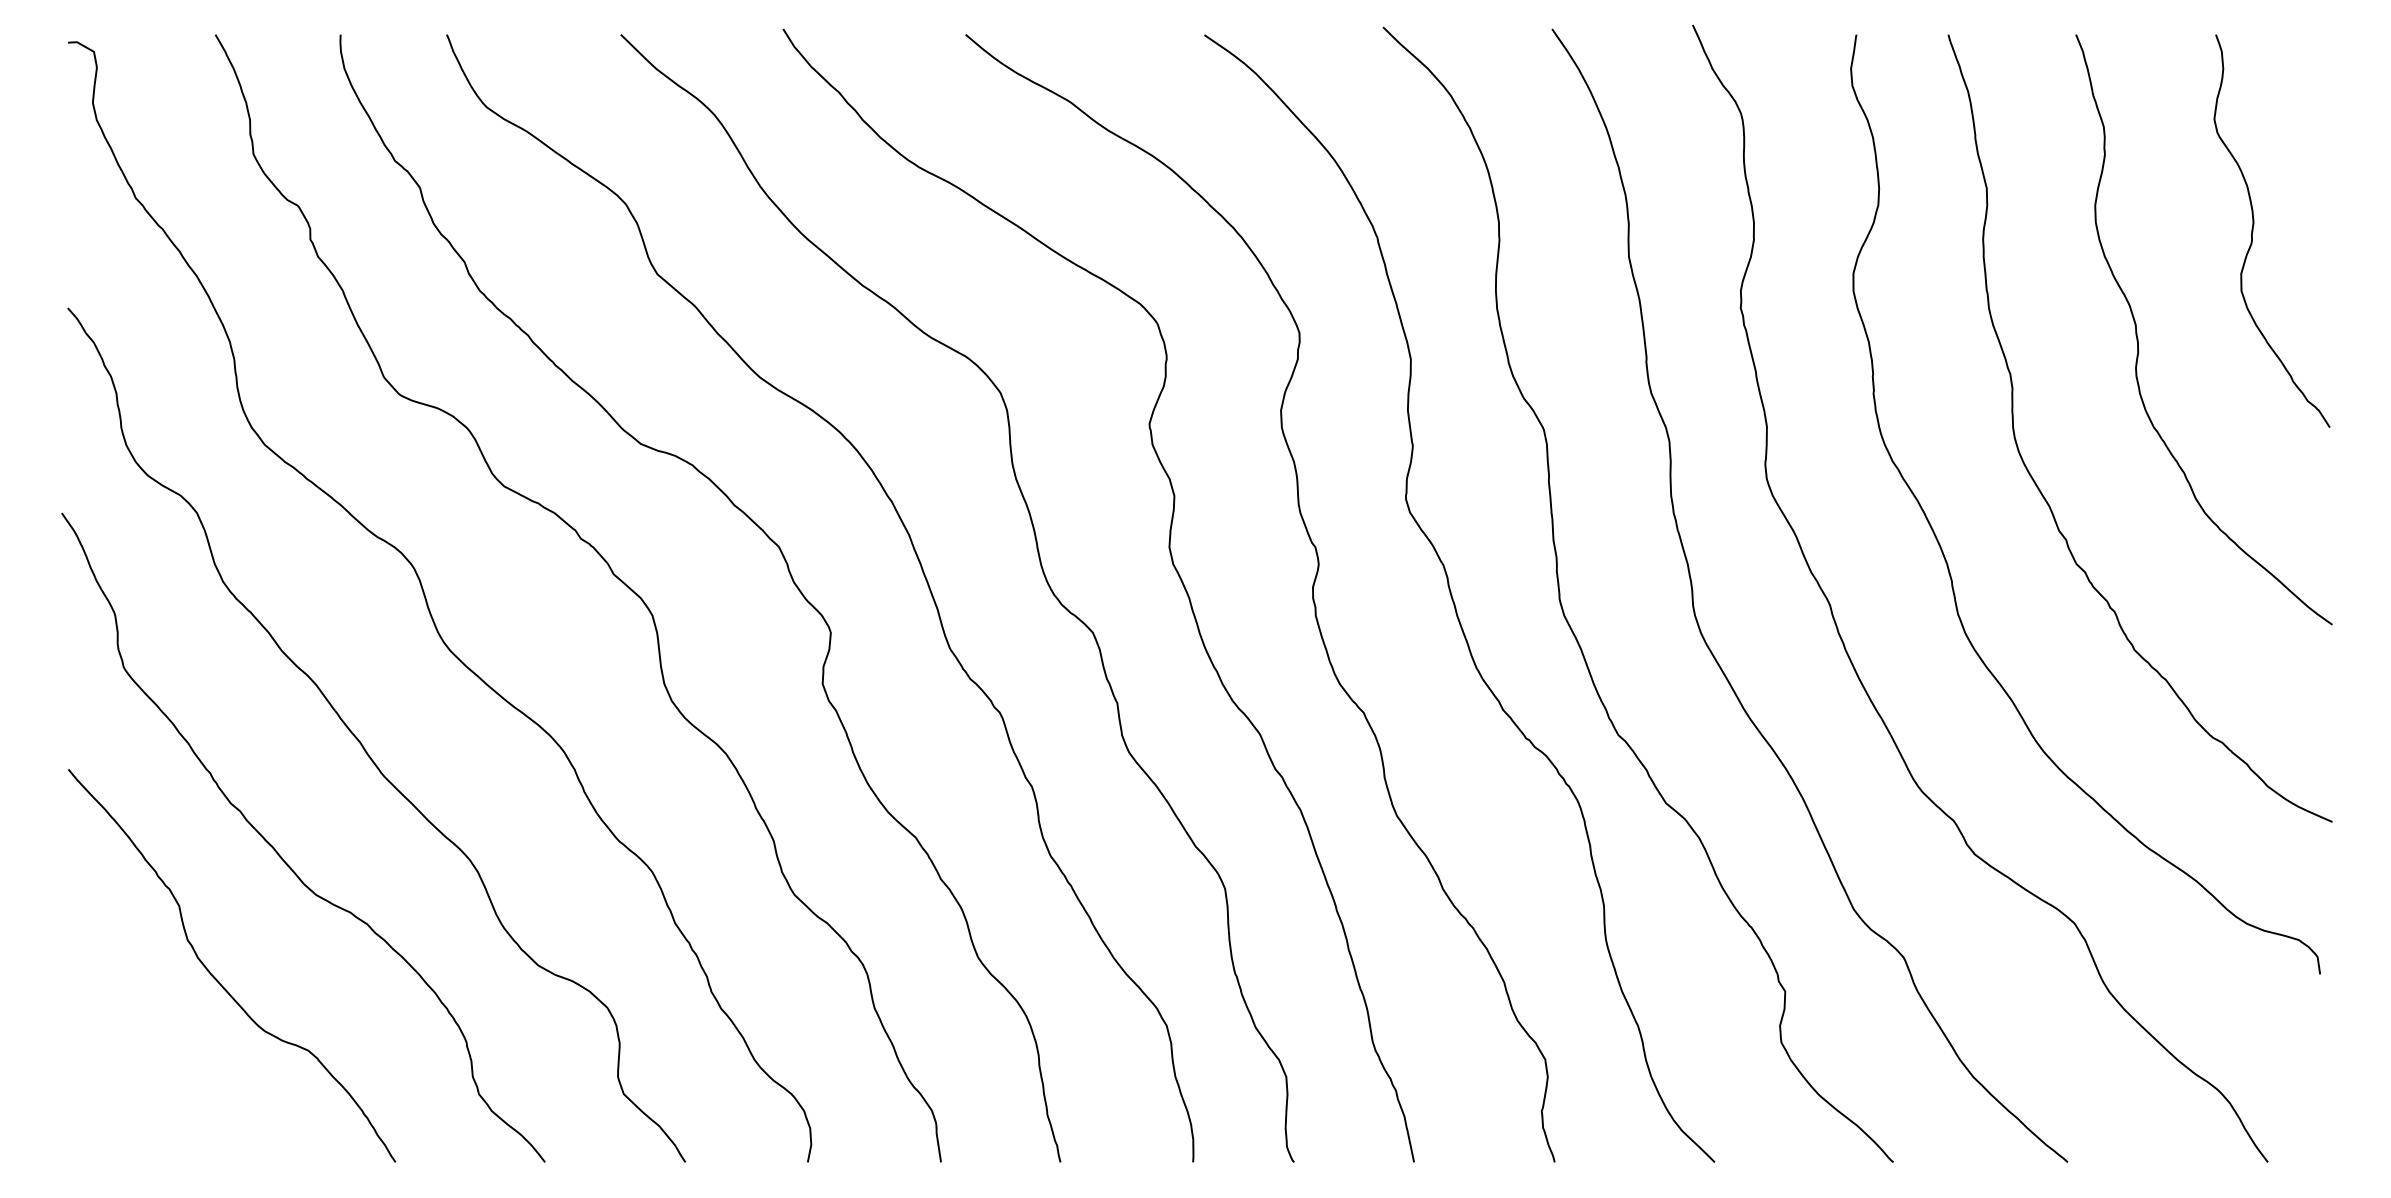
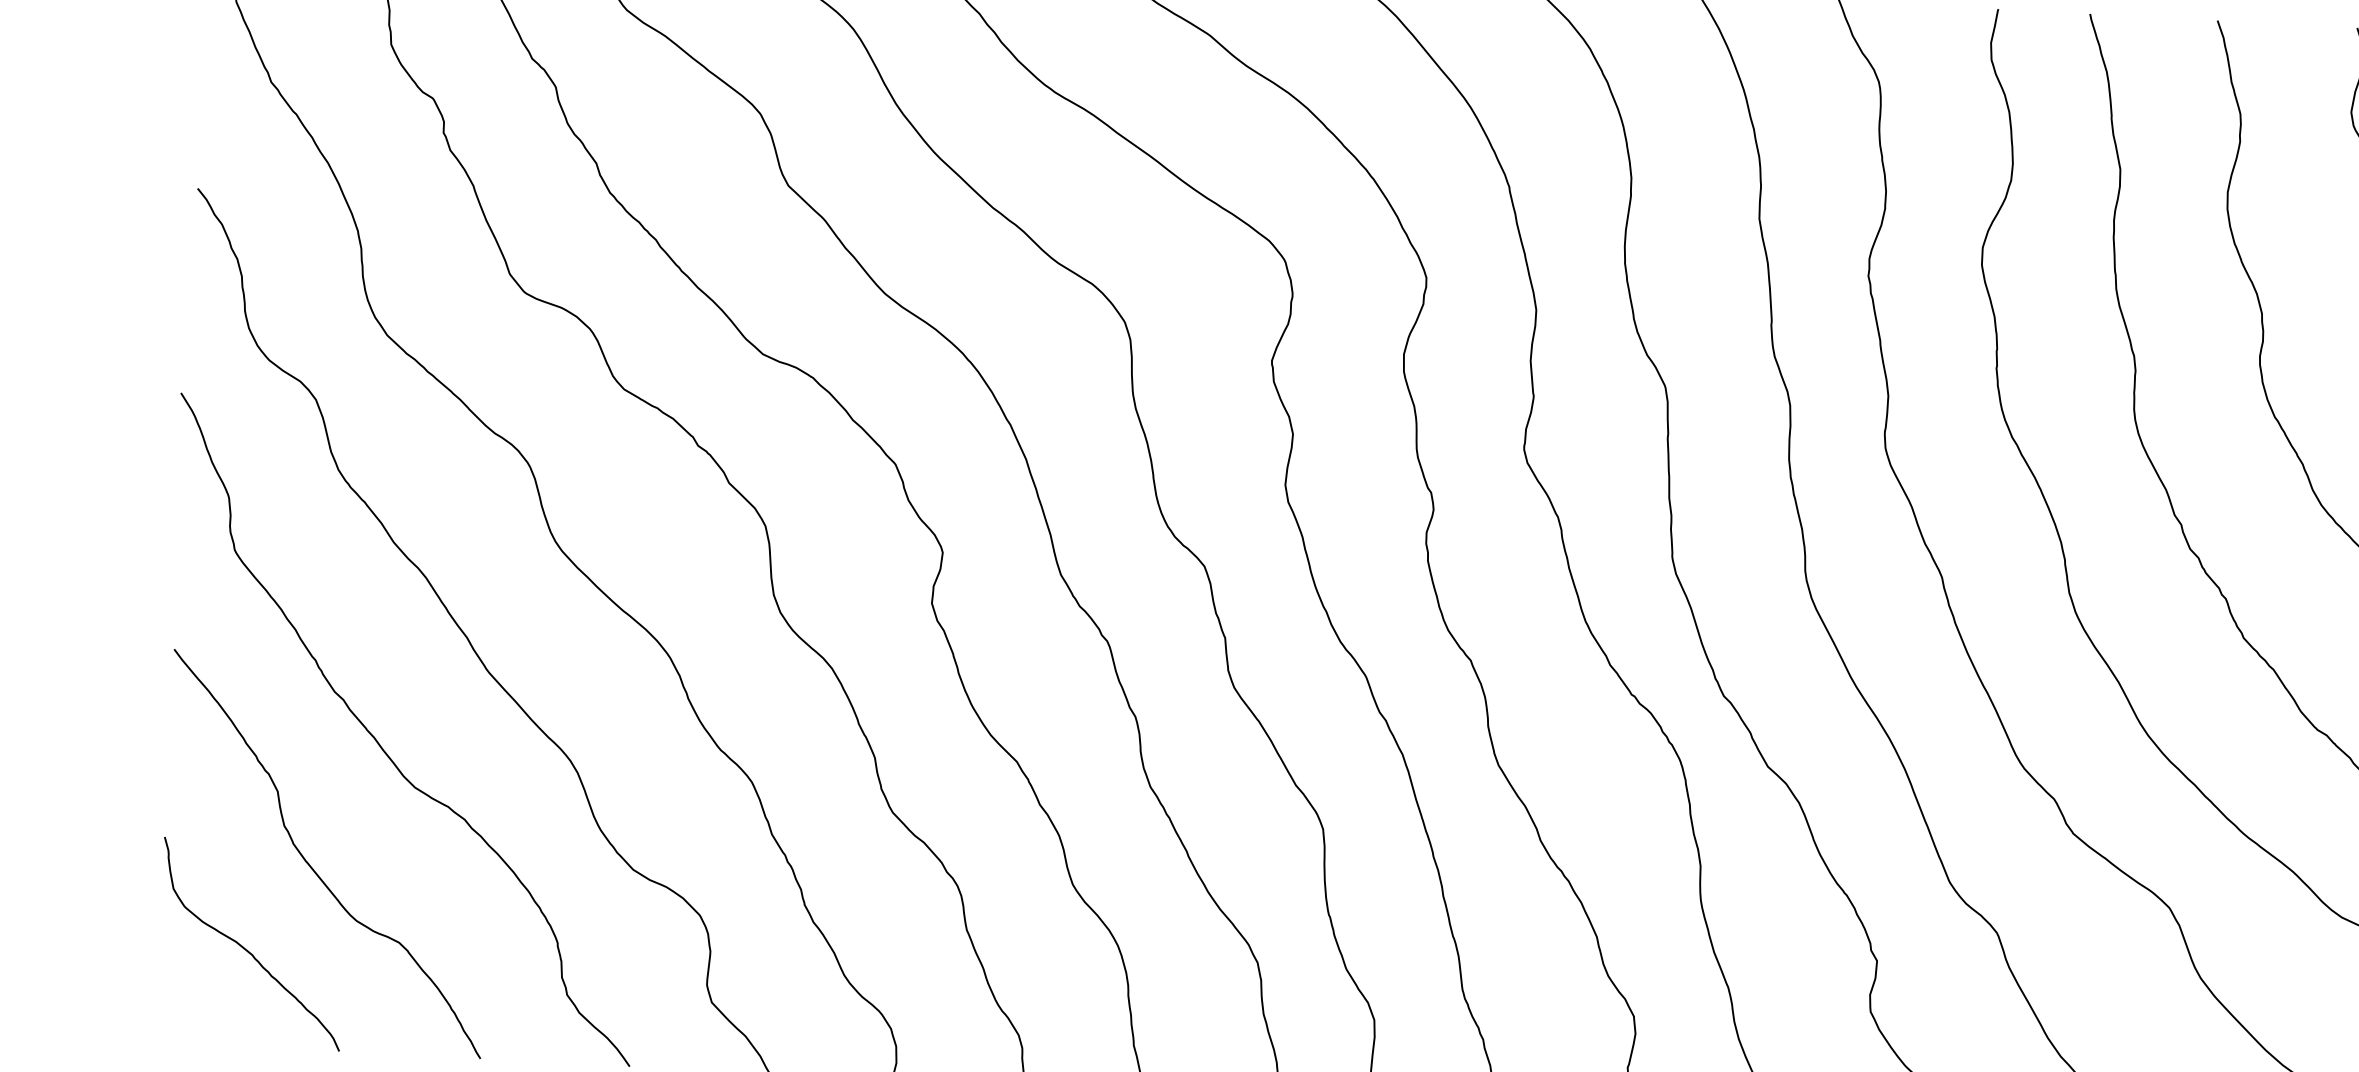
curve: (157, 1065) -> (247, 949), added

